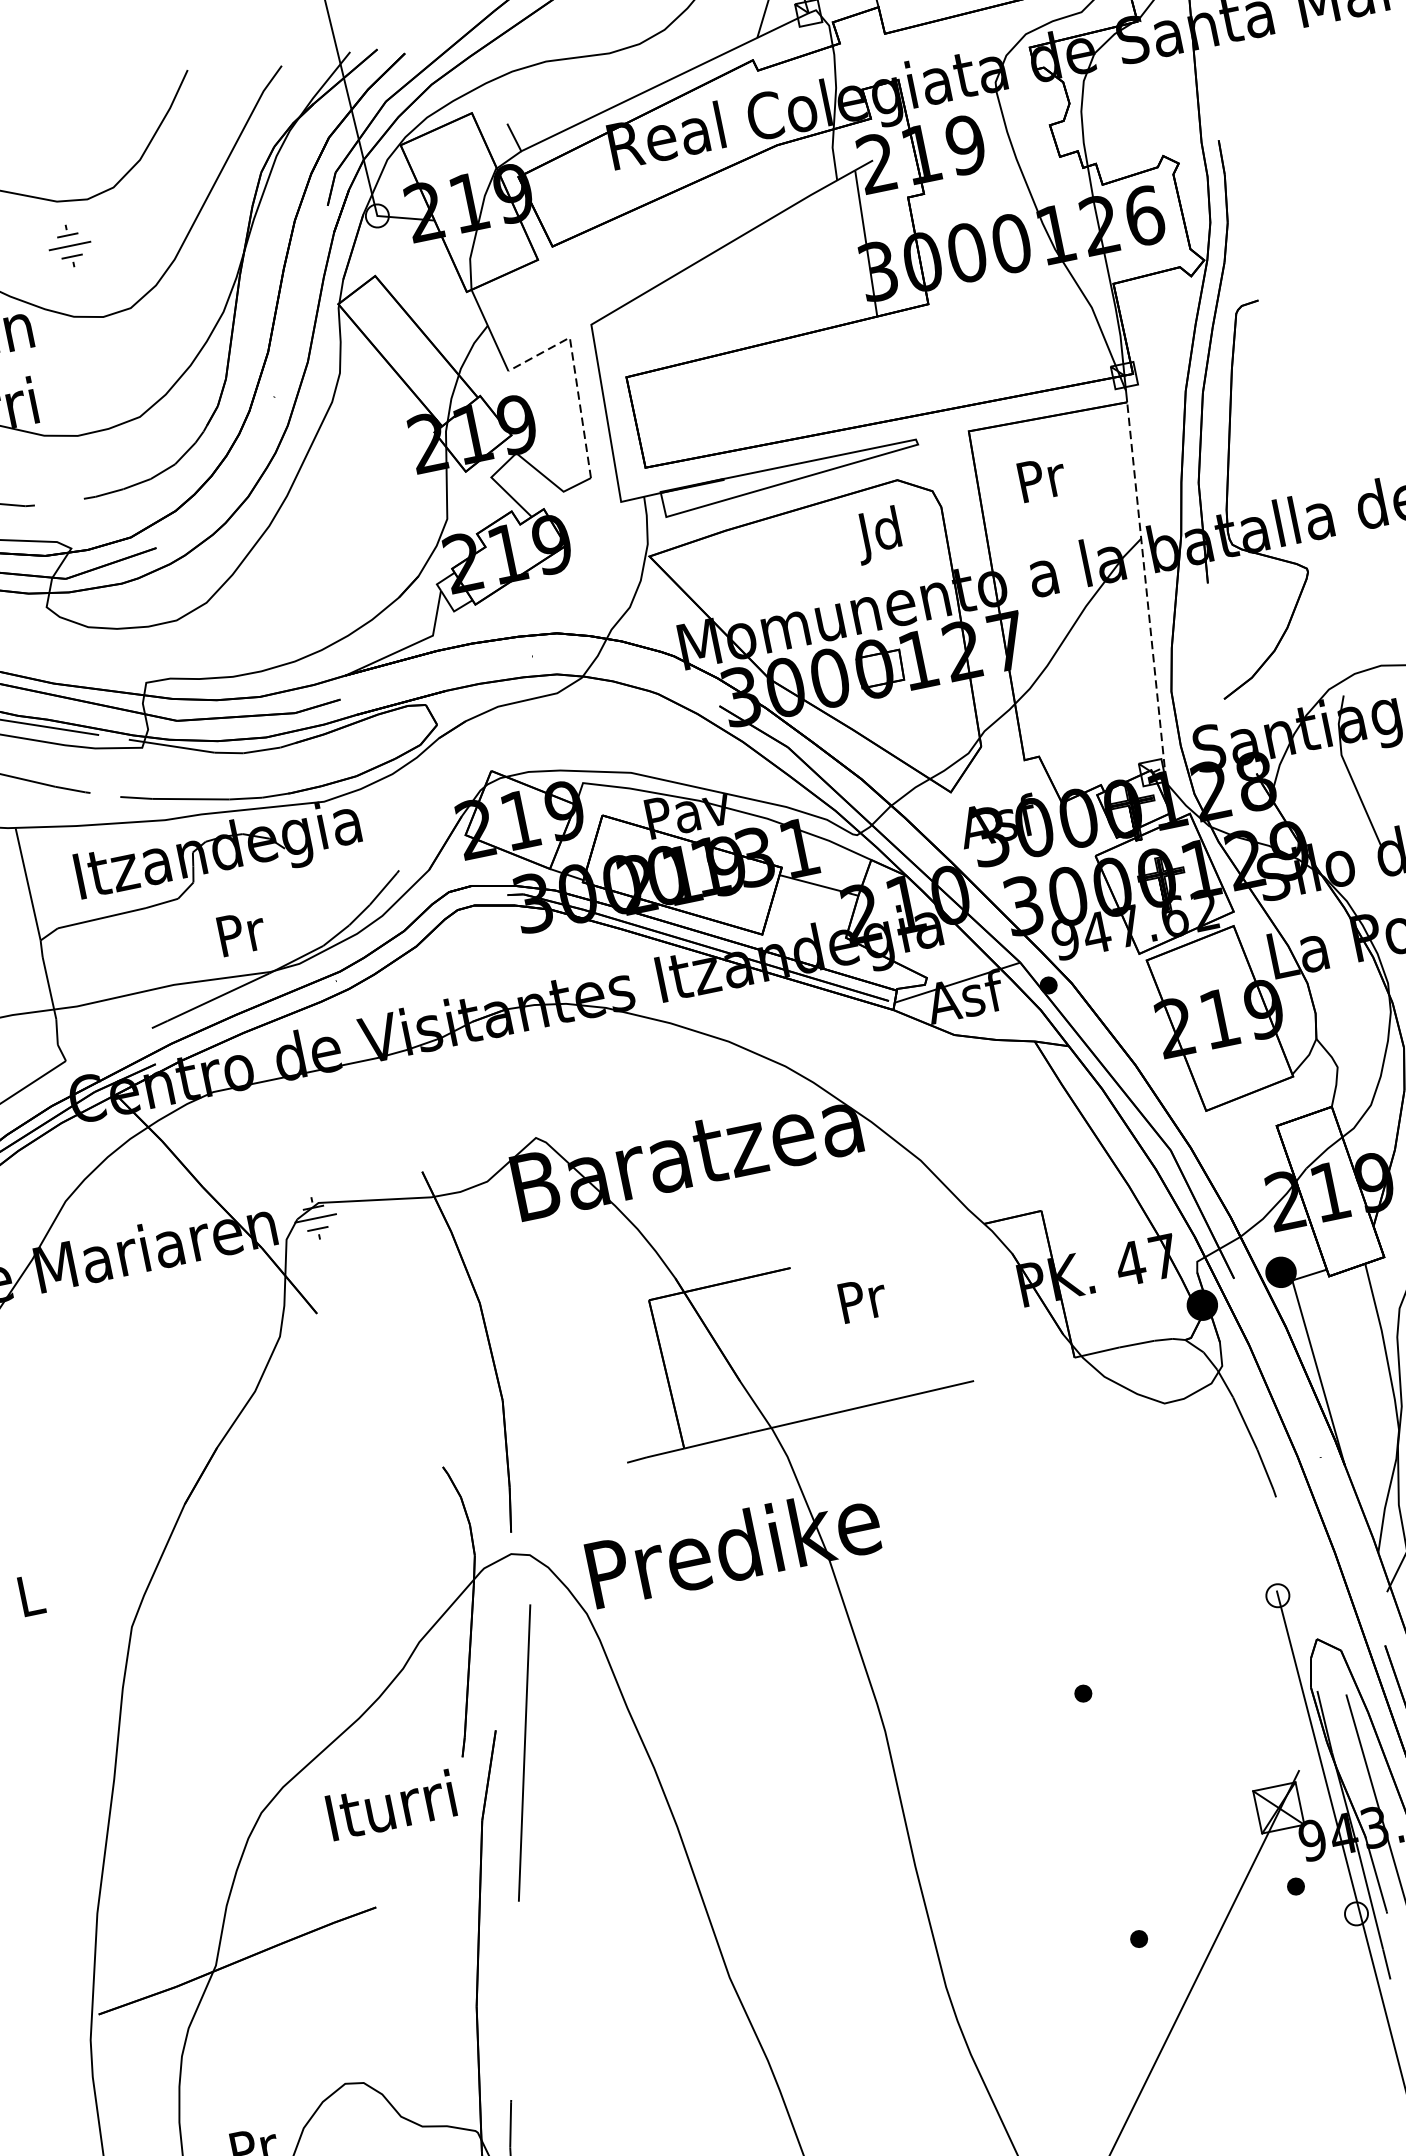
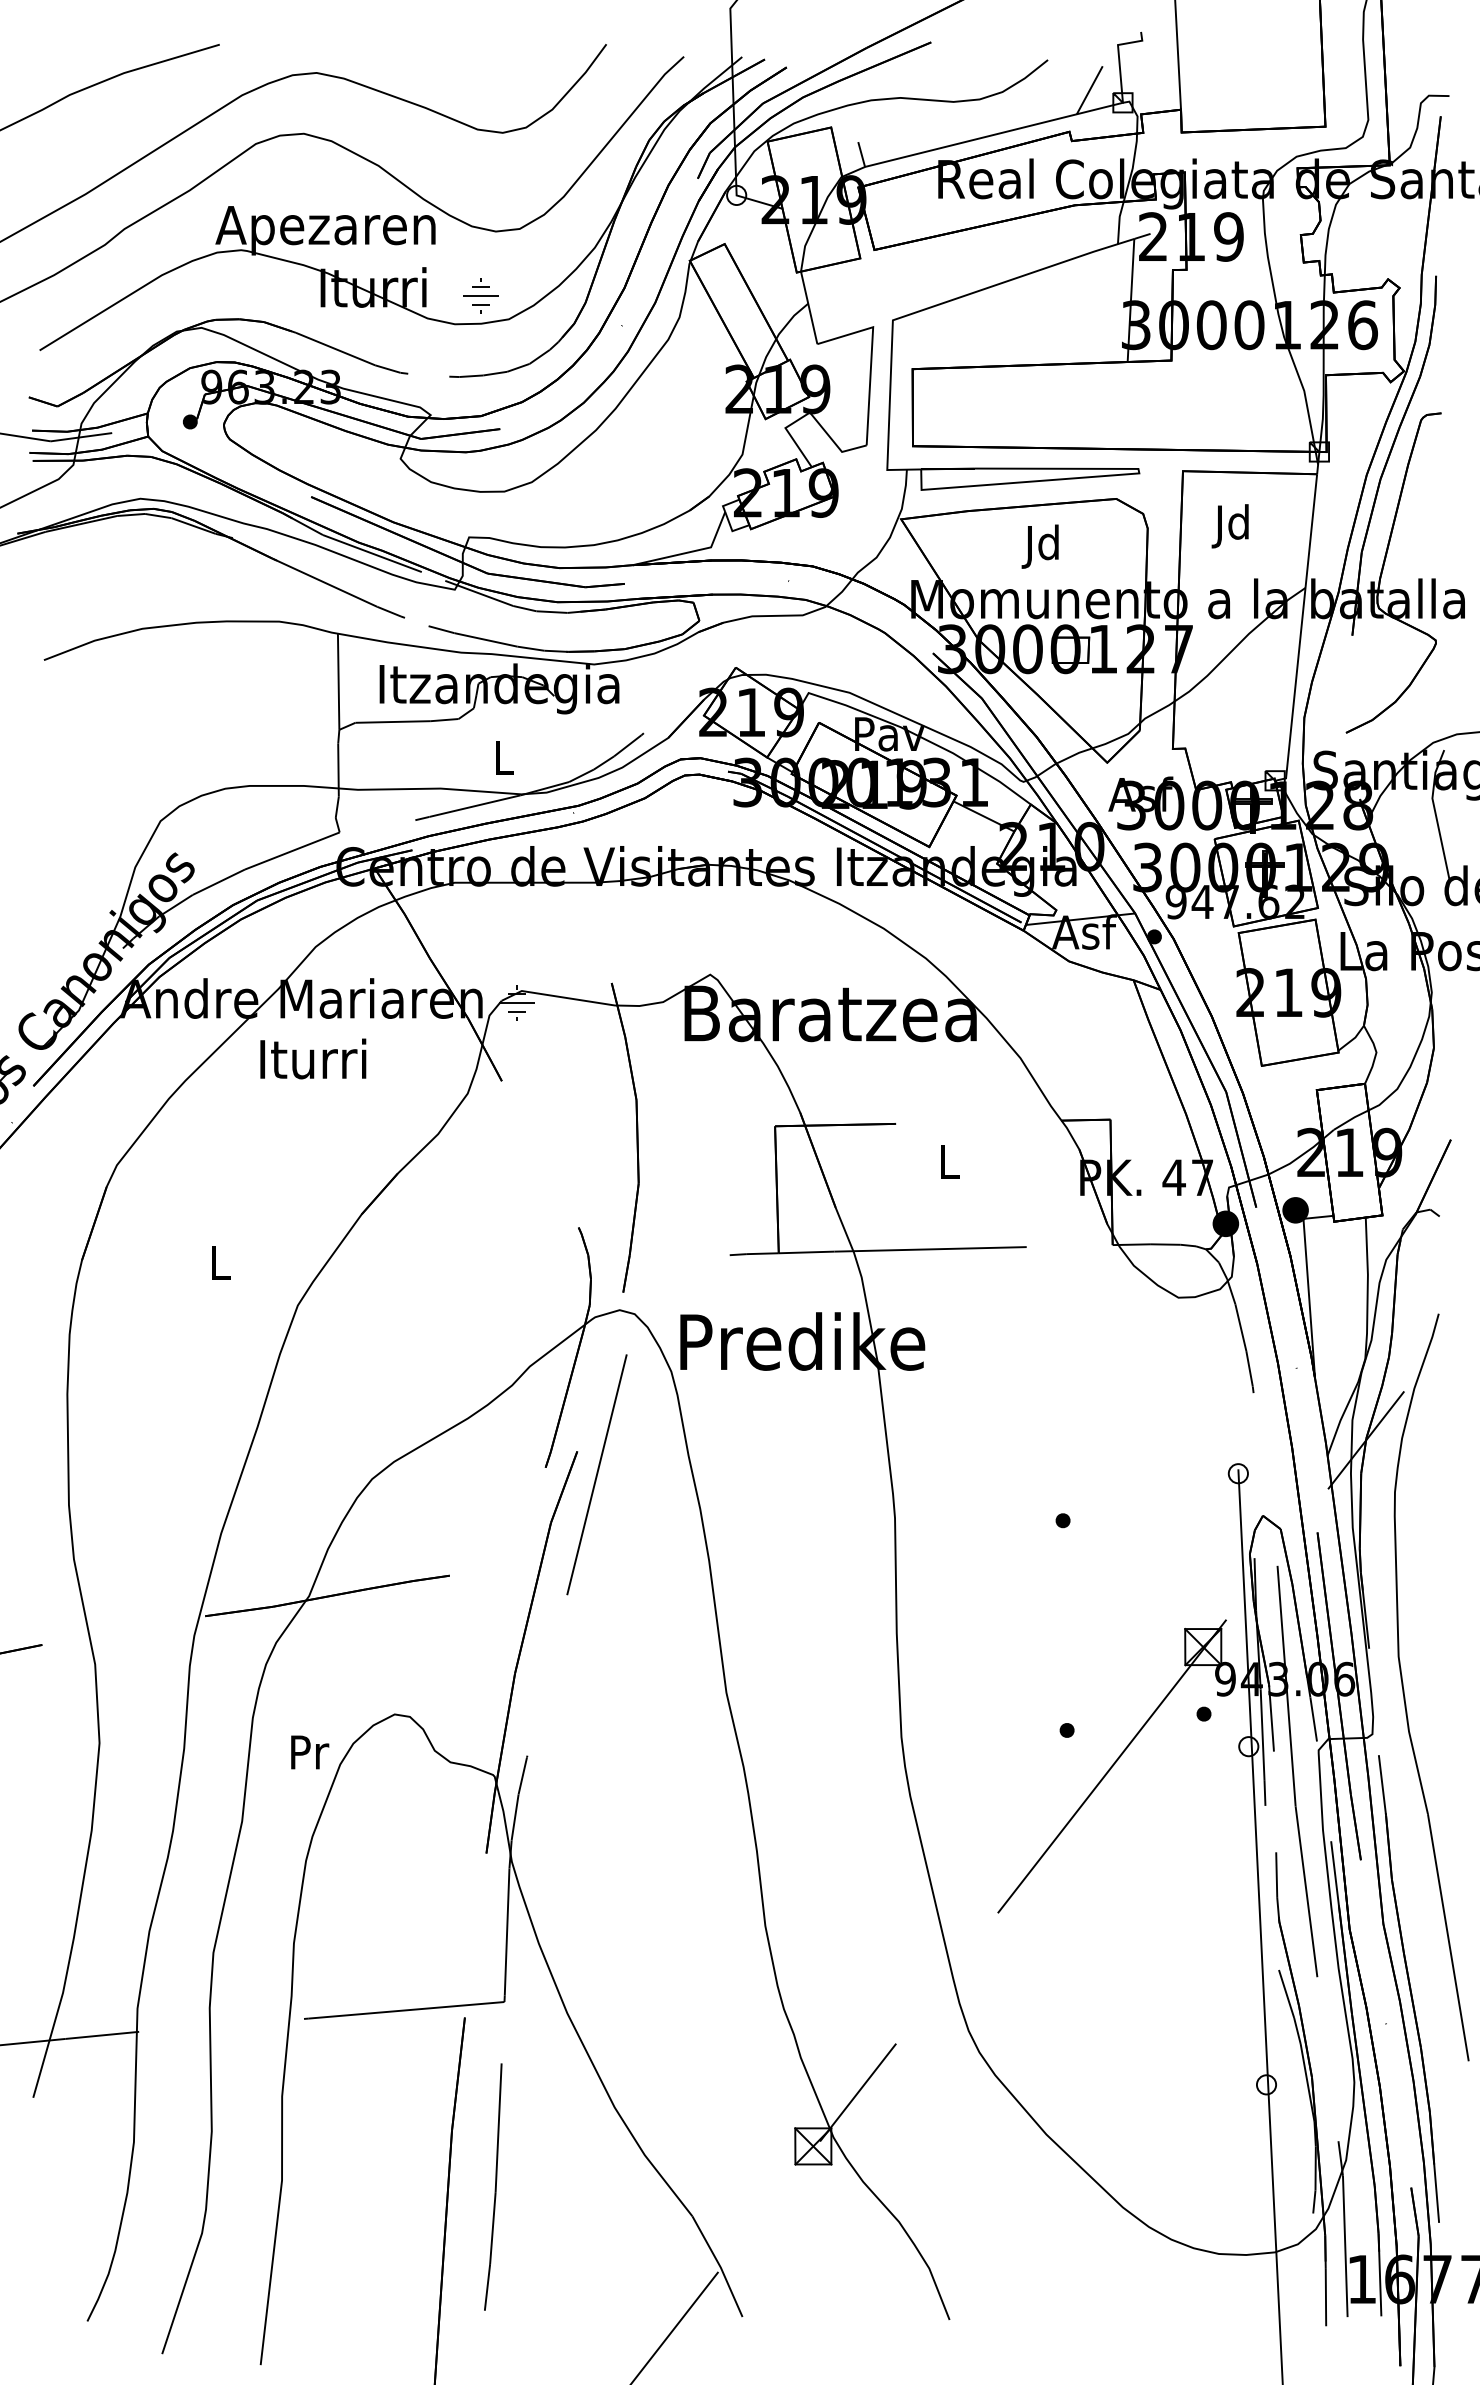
part: (69, 245) -> (480, 295), moved
line: (575, 372) -> (871, 356), dashed -> solid
text: (1040, 484) -> (1232, 526), Pr -> Jd
text: (877, 535) -> (1039, 546), moved
line: (1146, 592) -> (1300, 632), dashed -> solid
text: (242, 932) -> (505, 757), Pr -> L
text: (863, 1298) -> (950, 1161), Pr -> L
text: (391, 1804) -> (313, 1058), moved

